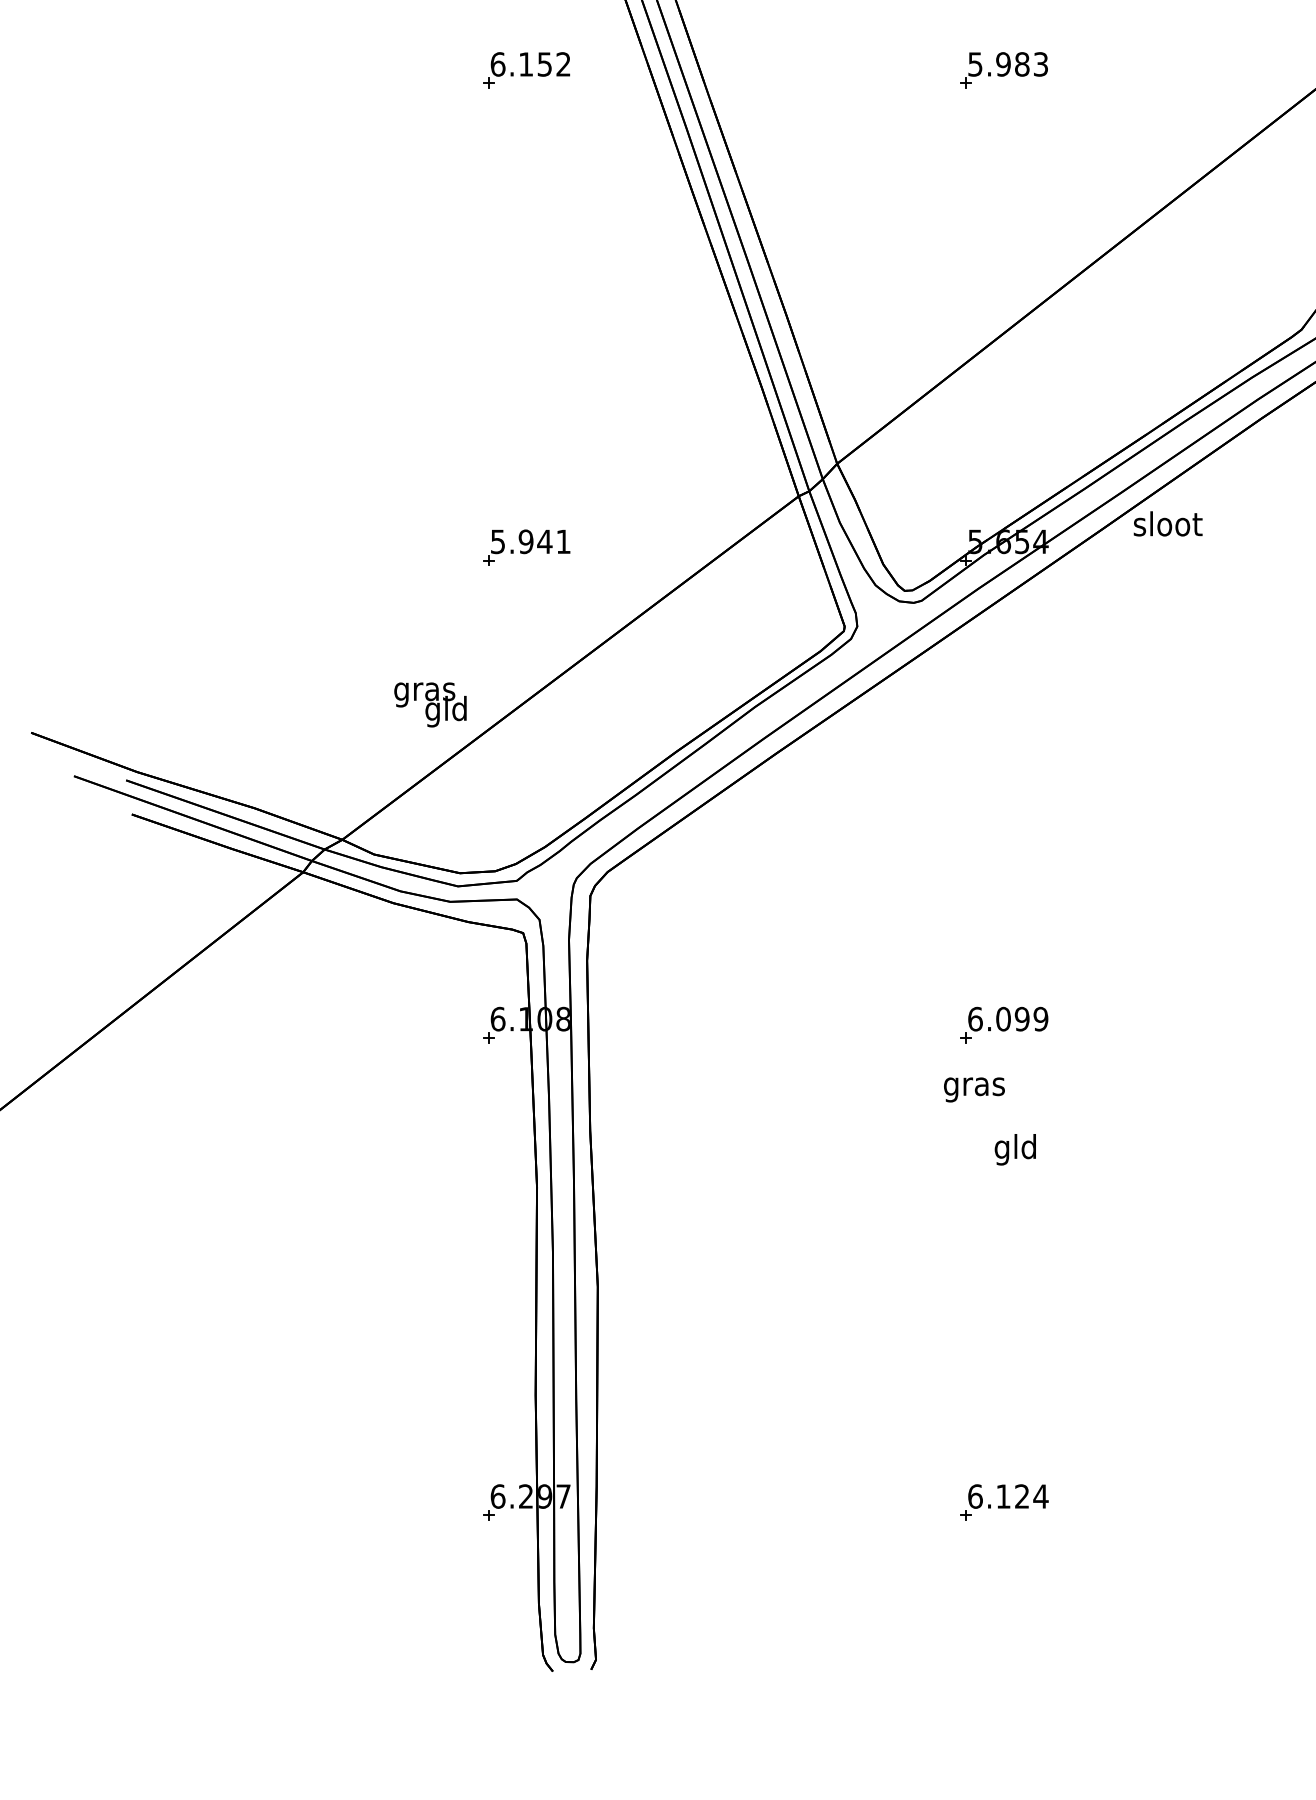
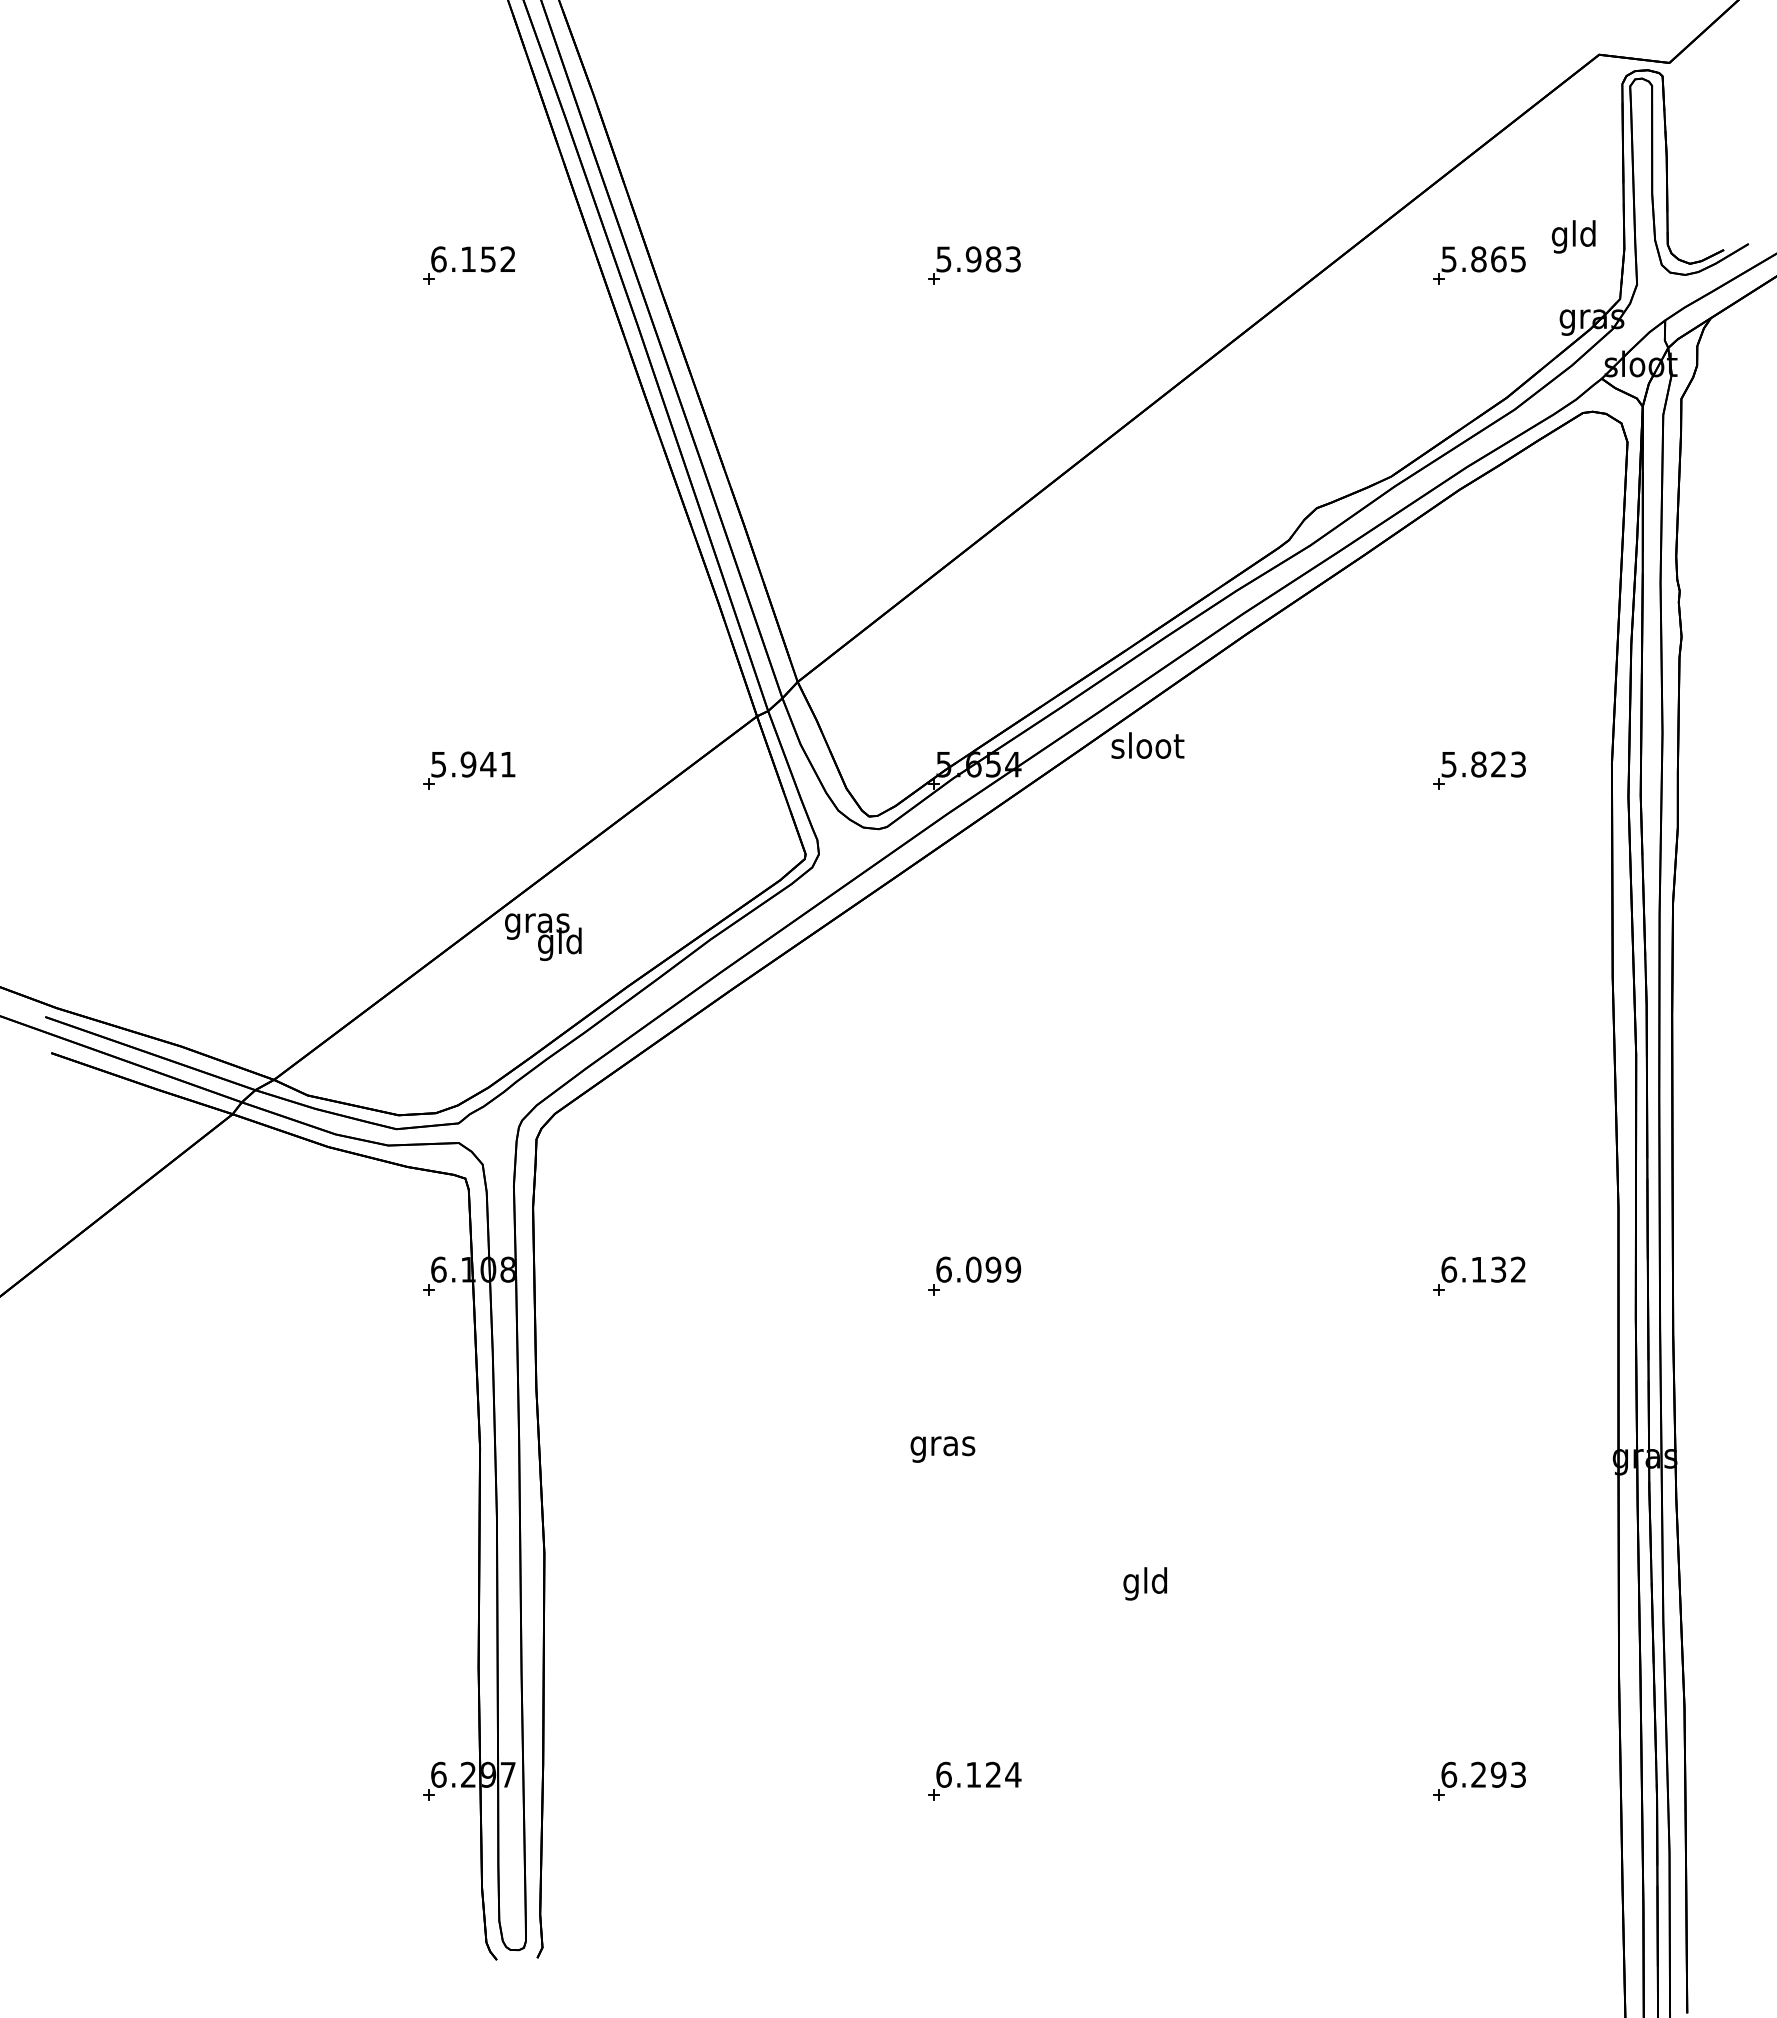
text: (430, 704) -> (543, 936), moved
text: (974, 1089) -> (942, 1449), moved
text: (1014, 1149) -> (1144, 1583), moved

